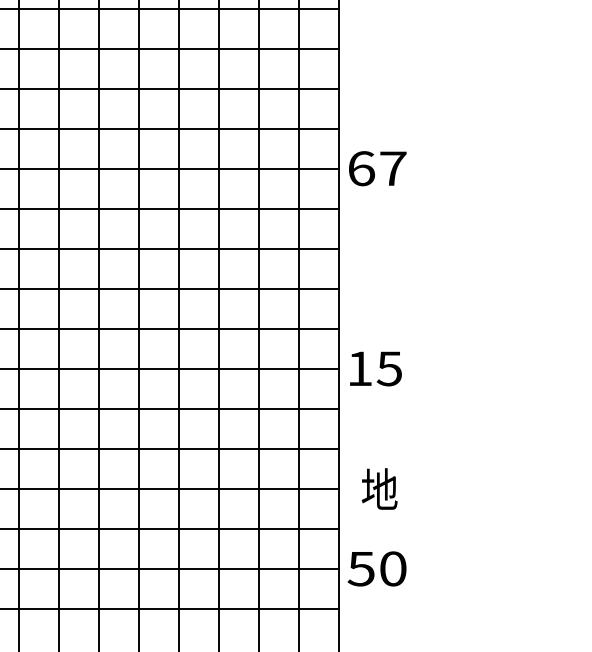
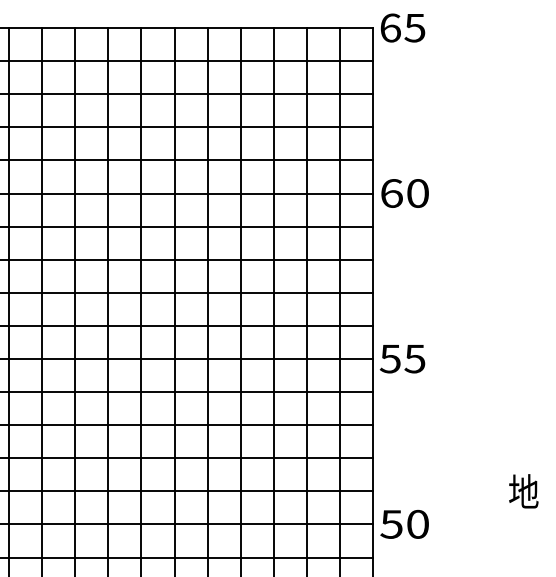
text: (392, 168) -> (417, 193), 67 -> 60
text: (358, 369) -> (389, 359), 15 -> 55
text: (379, 489) -> (523, 491), moved

